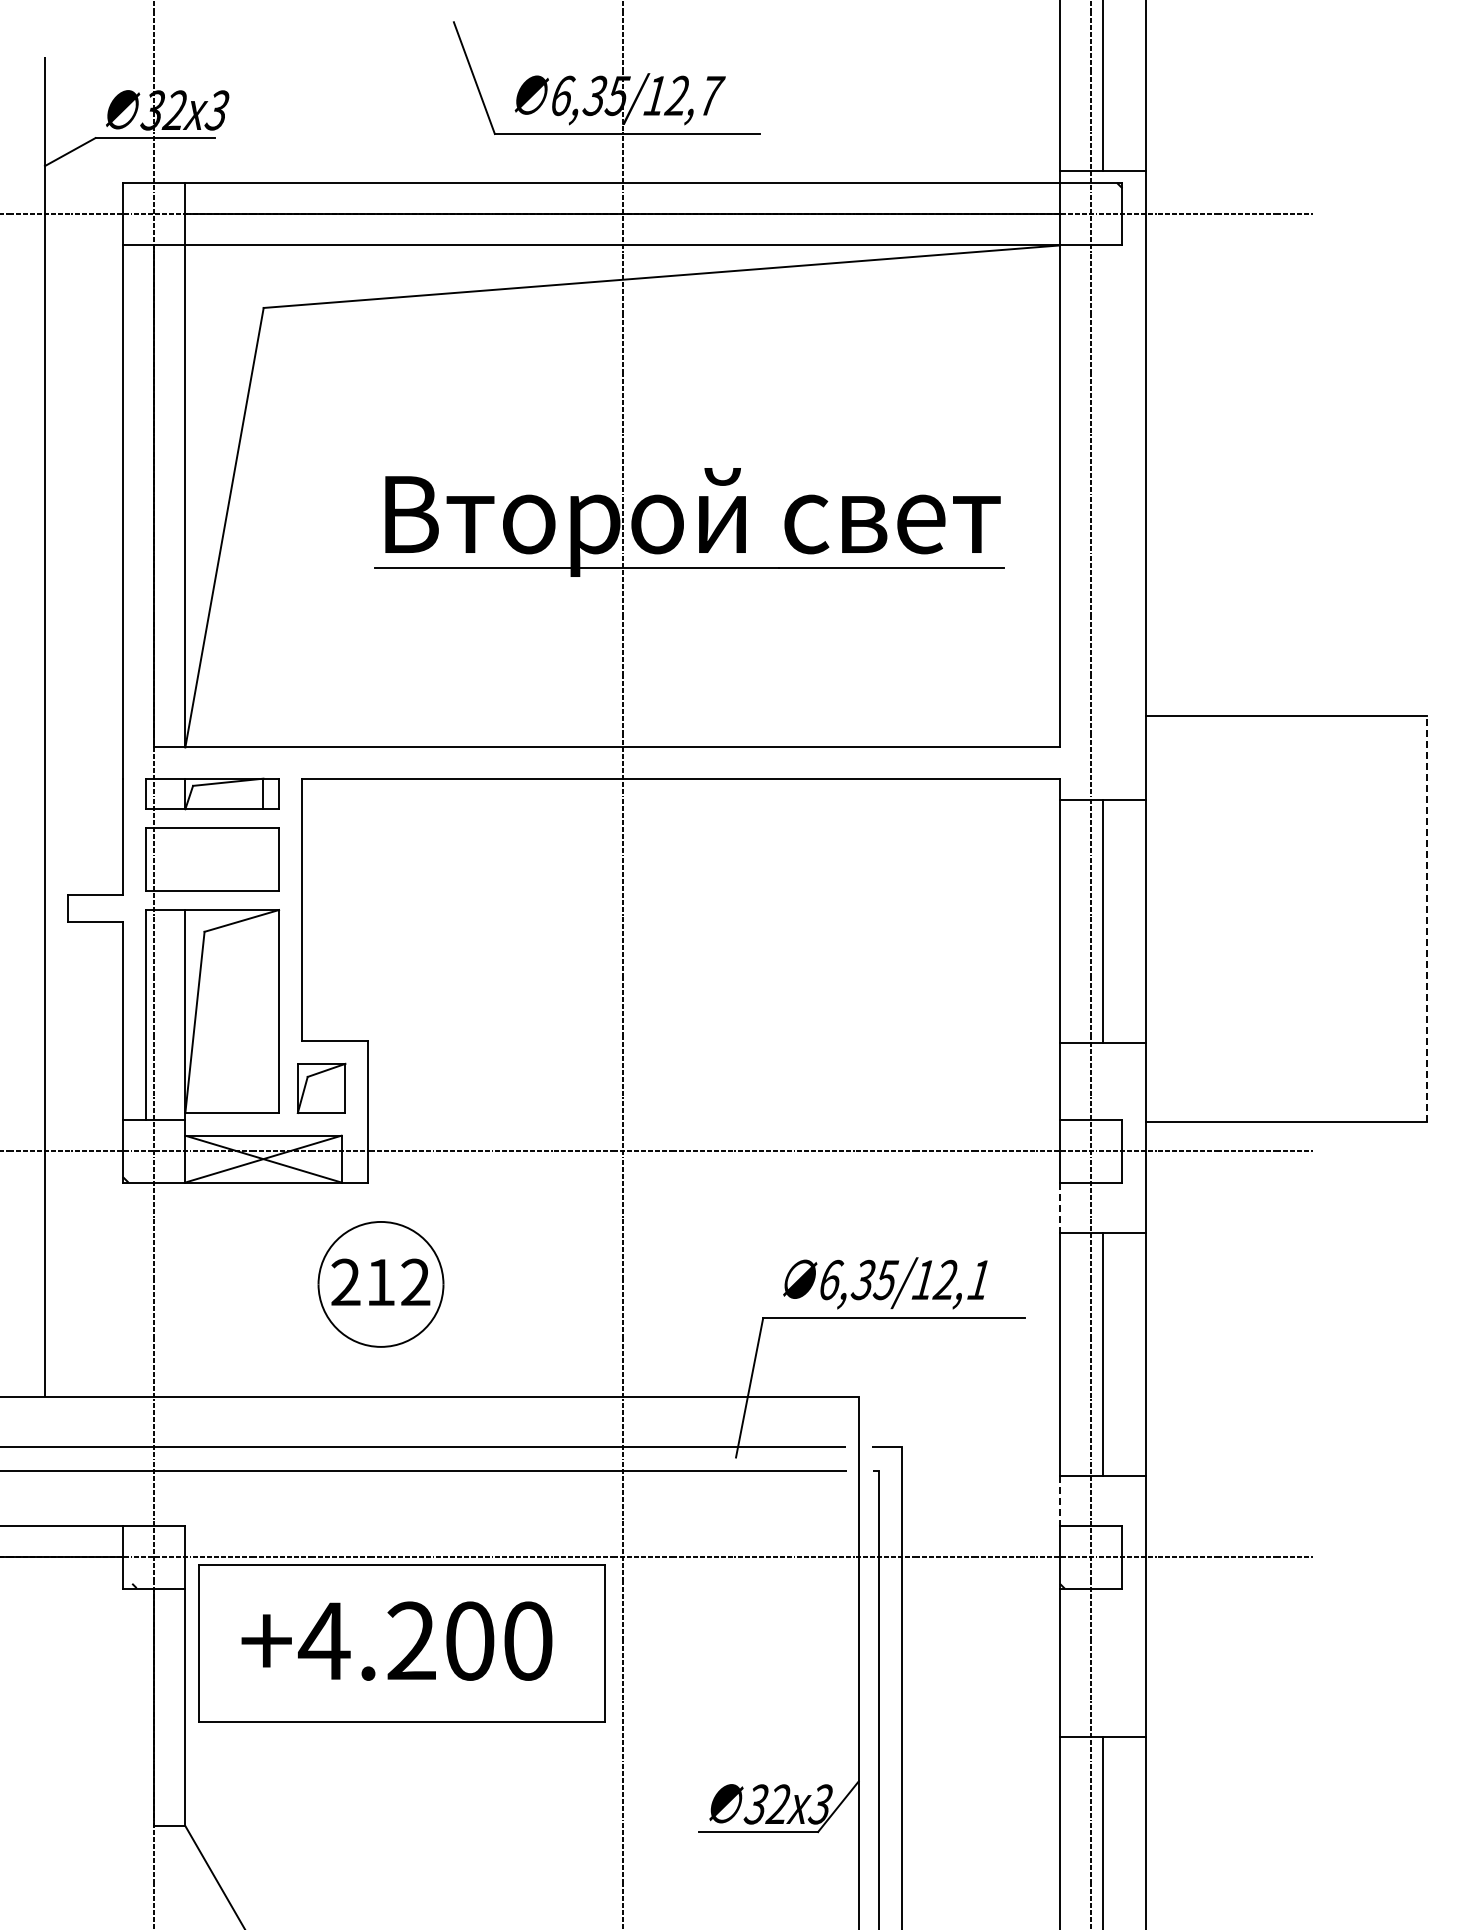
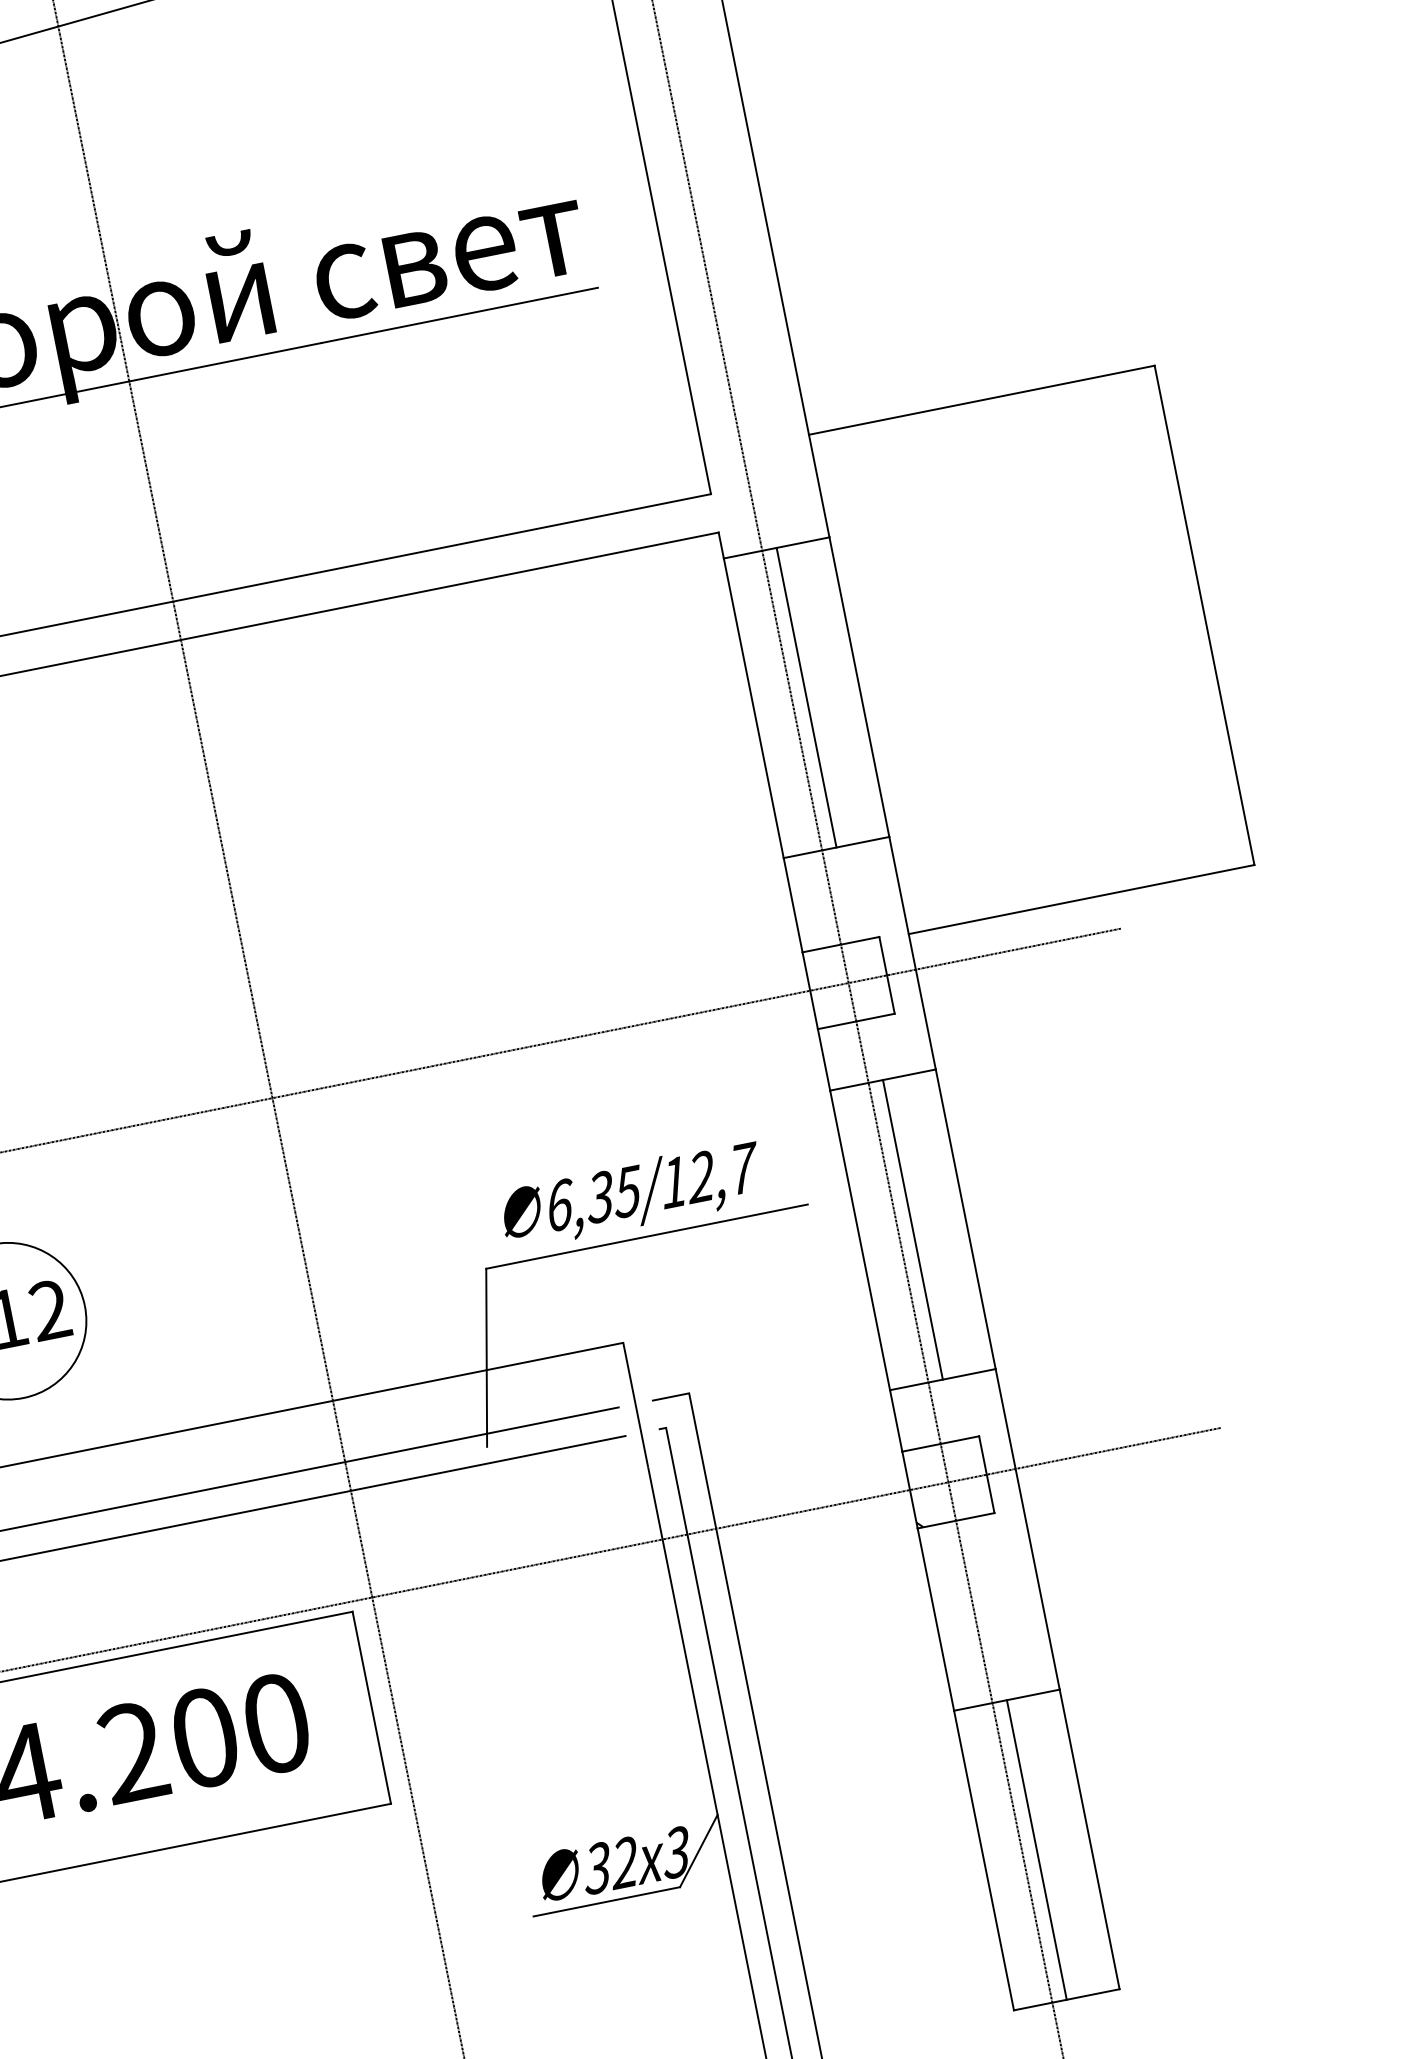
line: (1427, 918) -> (1204, 614), dashed -> solid
line: (1060, 1207) -> (824, 1059), dashed -> solid
text: (980, 1279) -> (743, 1167), 6,35/12,1 -> 6,35/12,7
line: (1060, 1501) -> (896, 1421), dashed -> solid

